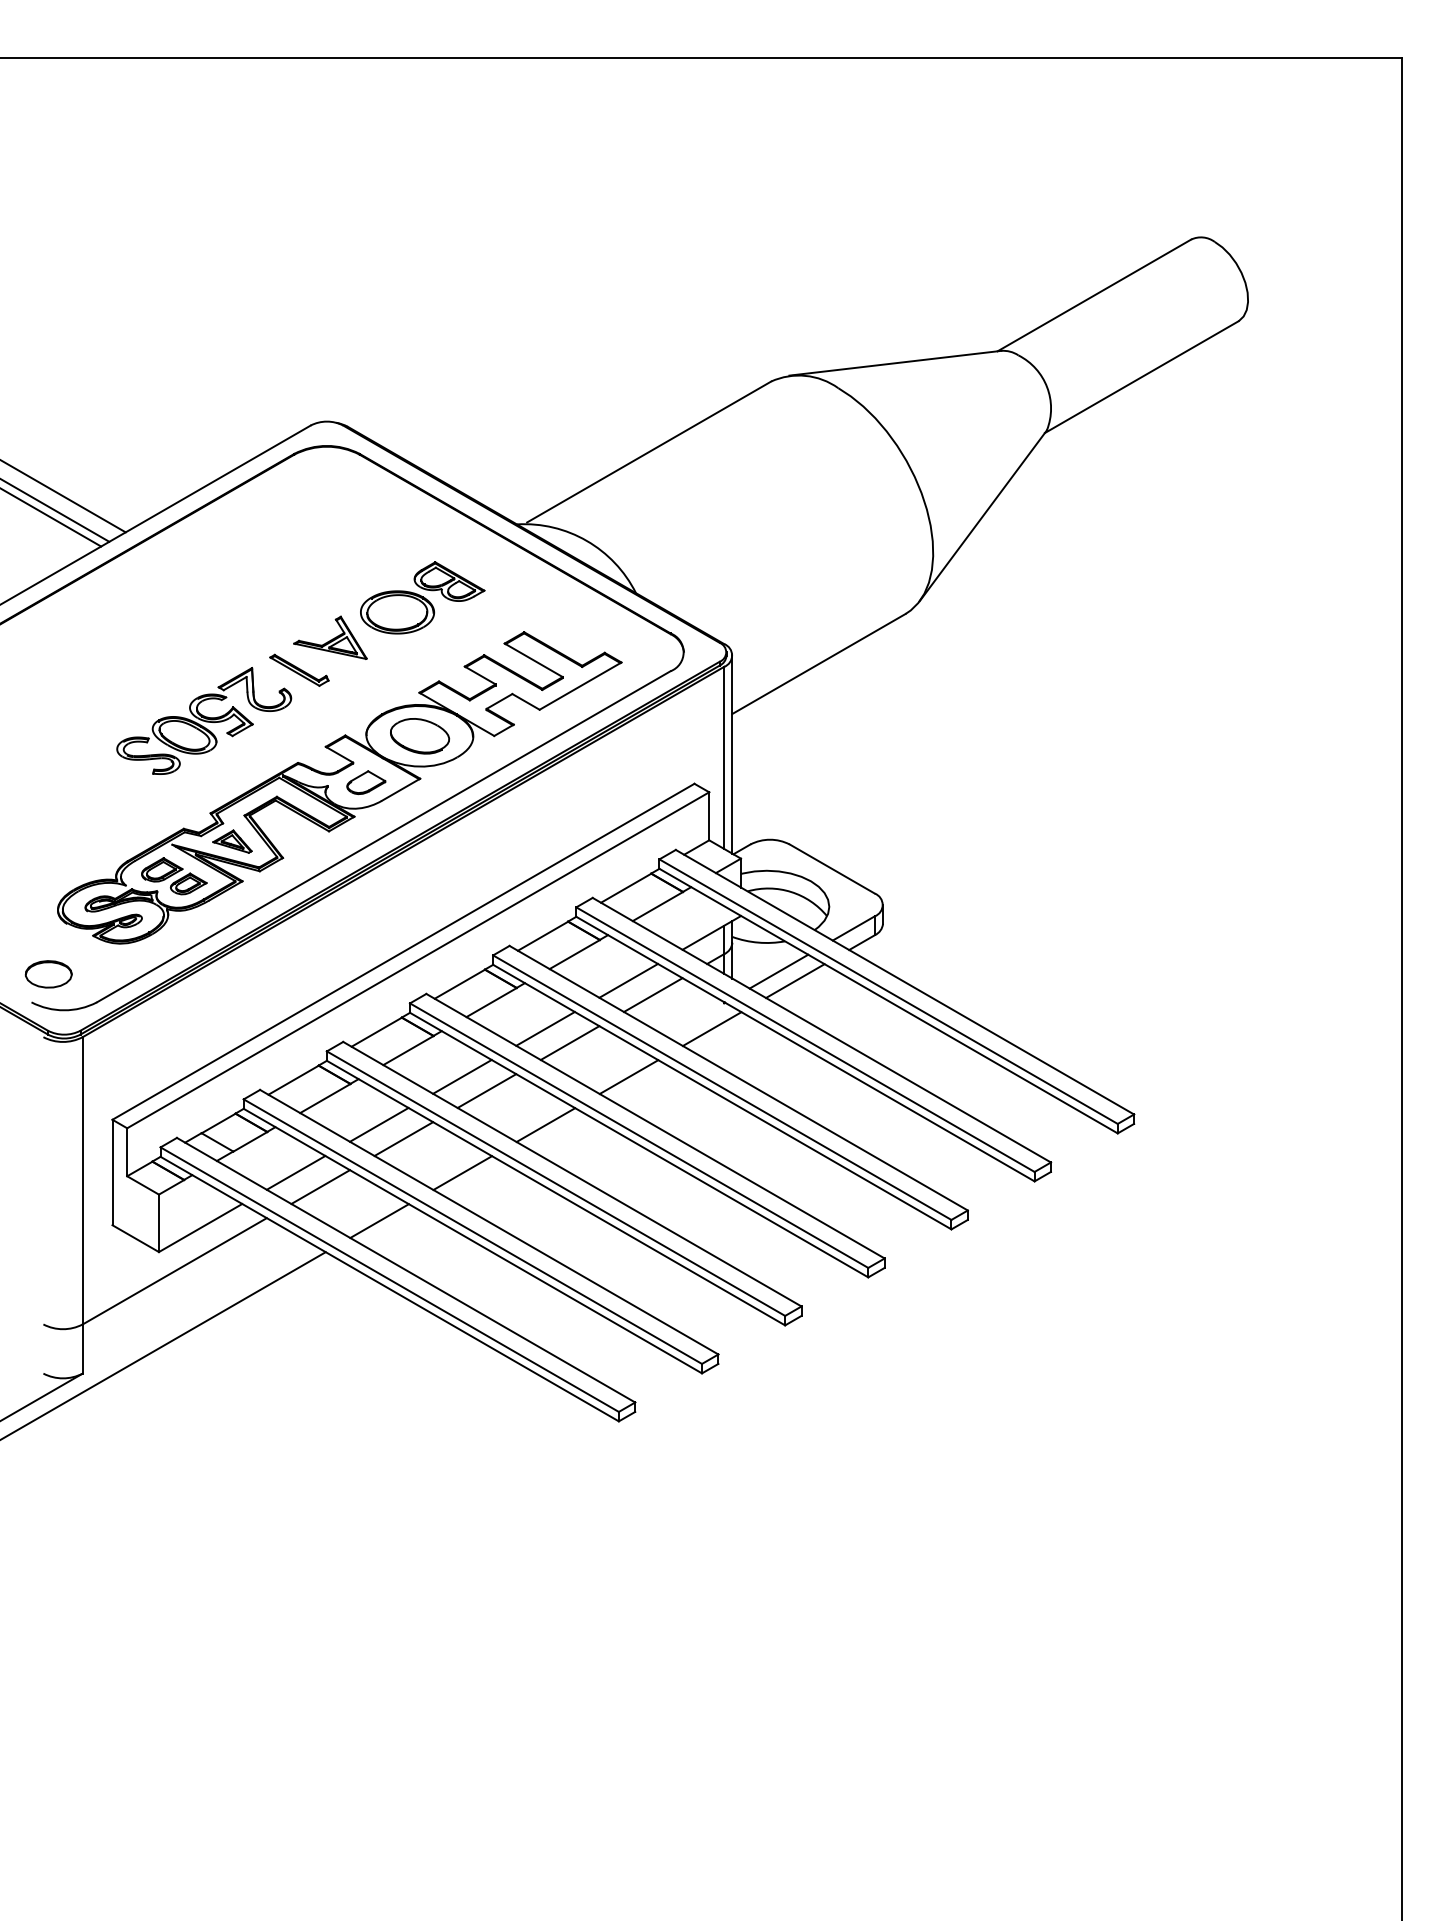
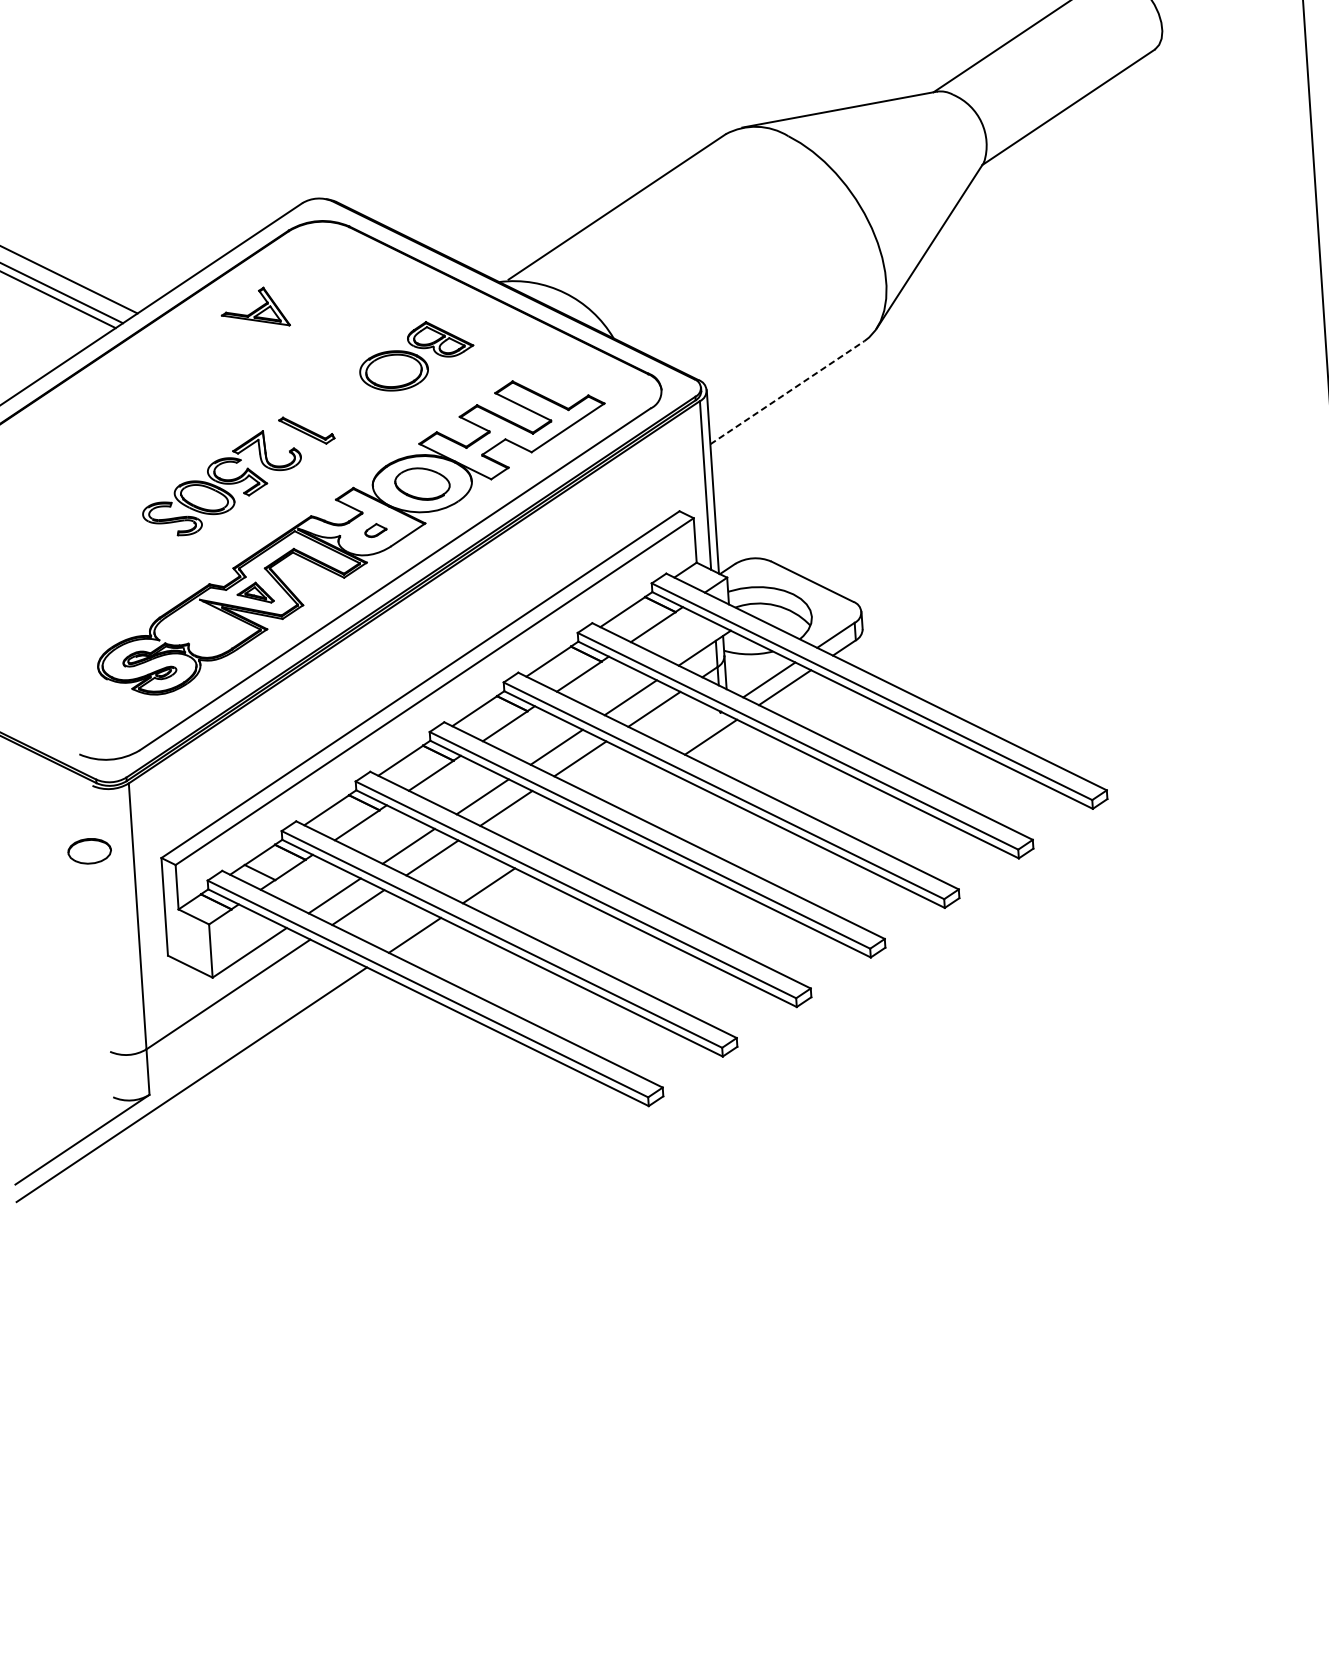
part: (330, 637) -> (255, 307), moved
line: (818, 664) -> (787, 393), solid -> dashed
part: (366, 782) -> (375, 530), size x0.6
part: (174, 876) -> (203, 629), removed
part: (48, 974) -> (89, 851), moved
line: (628, 1077) -> (636, 787), removed
line: (545, 1125) -> (562, 836), removed

